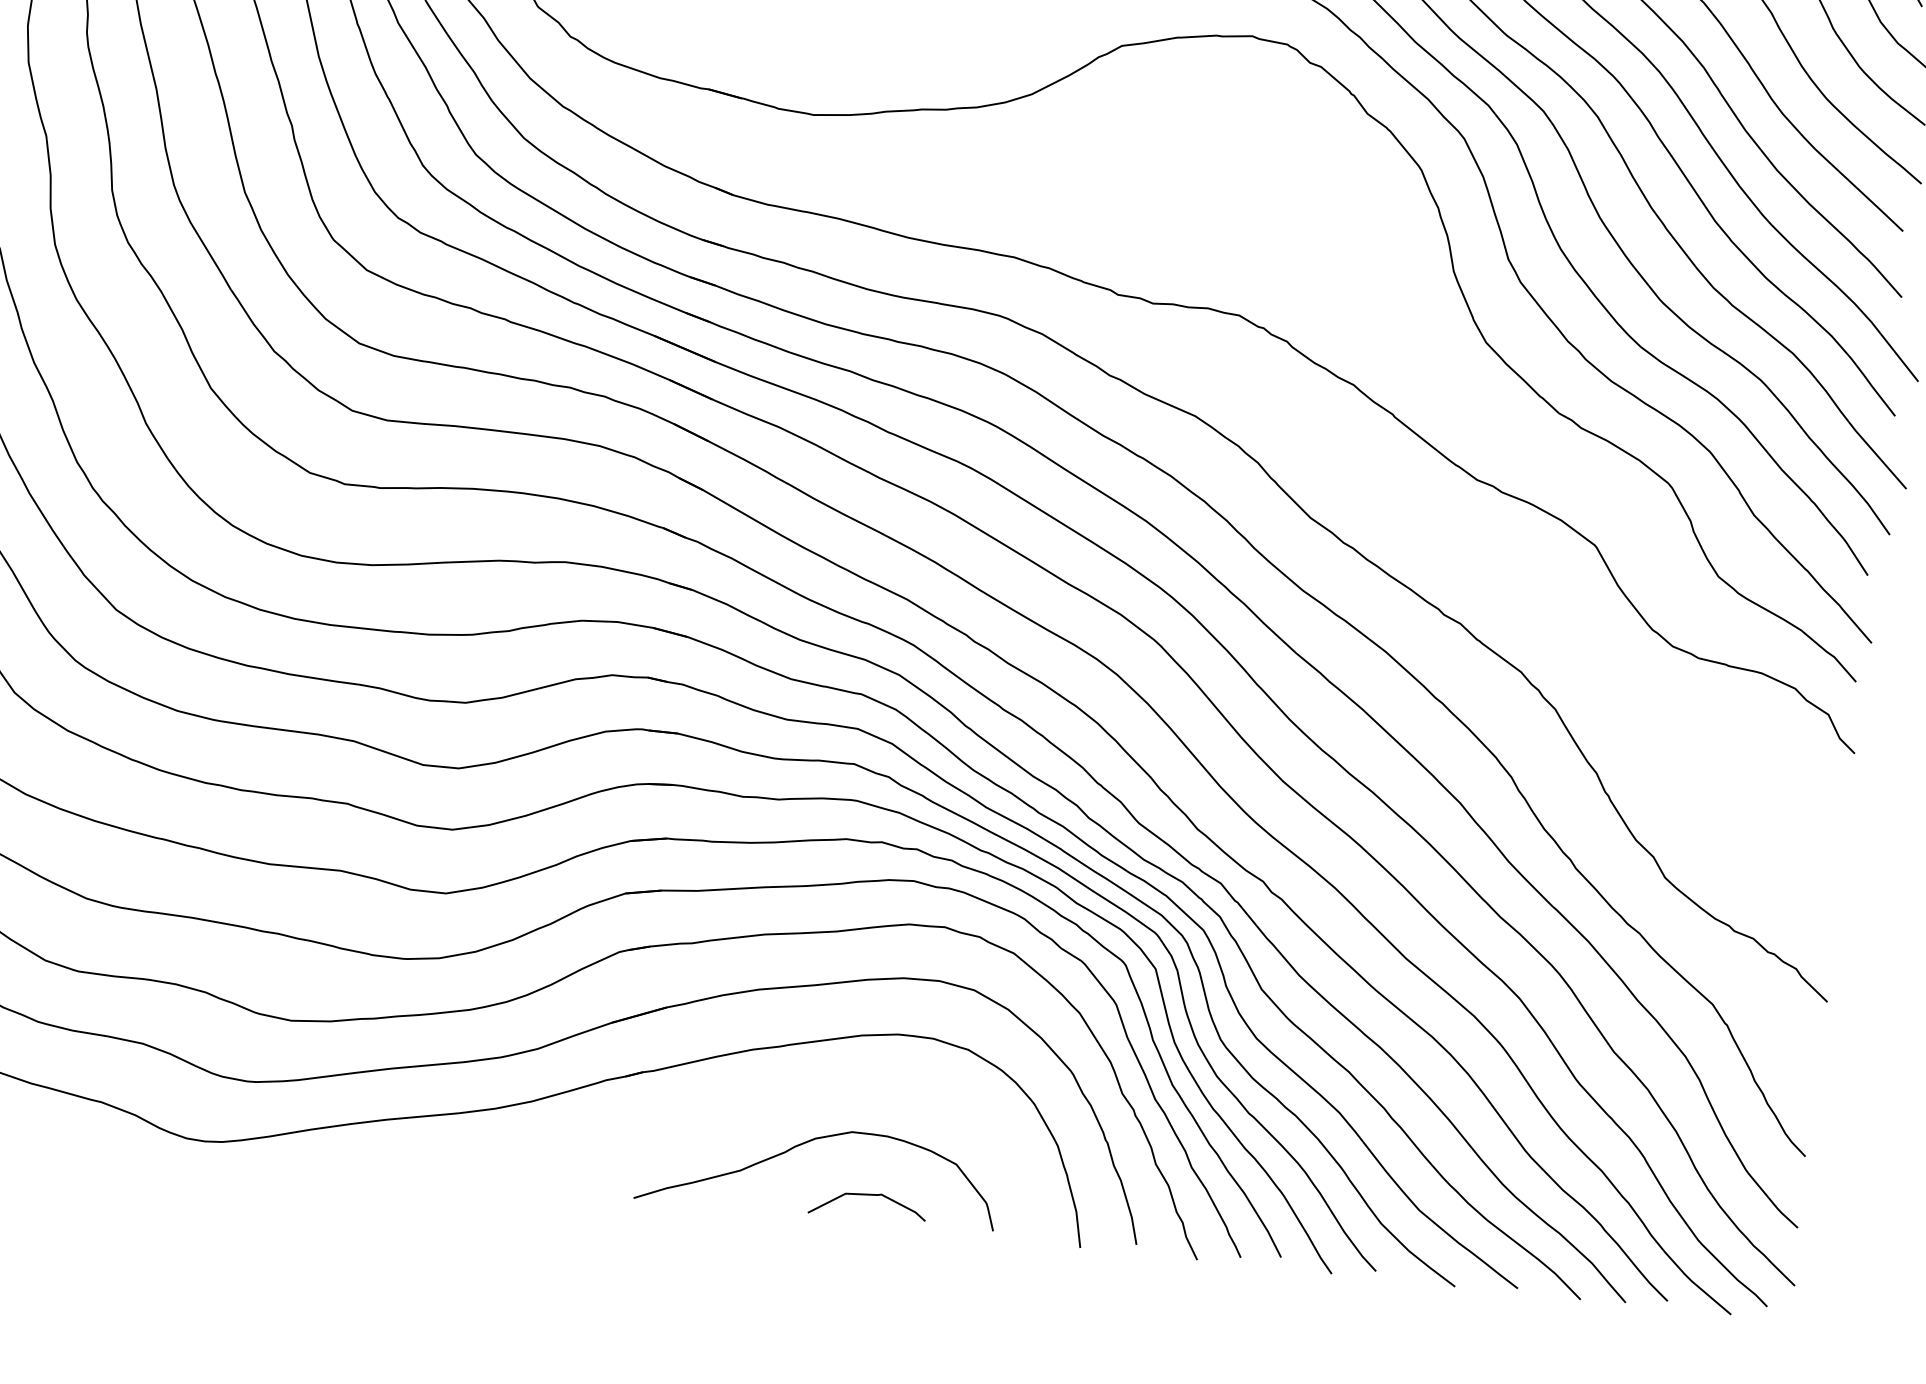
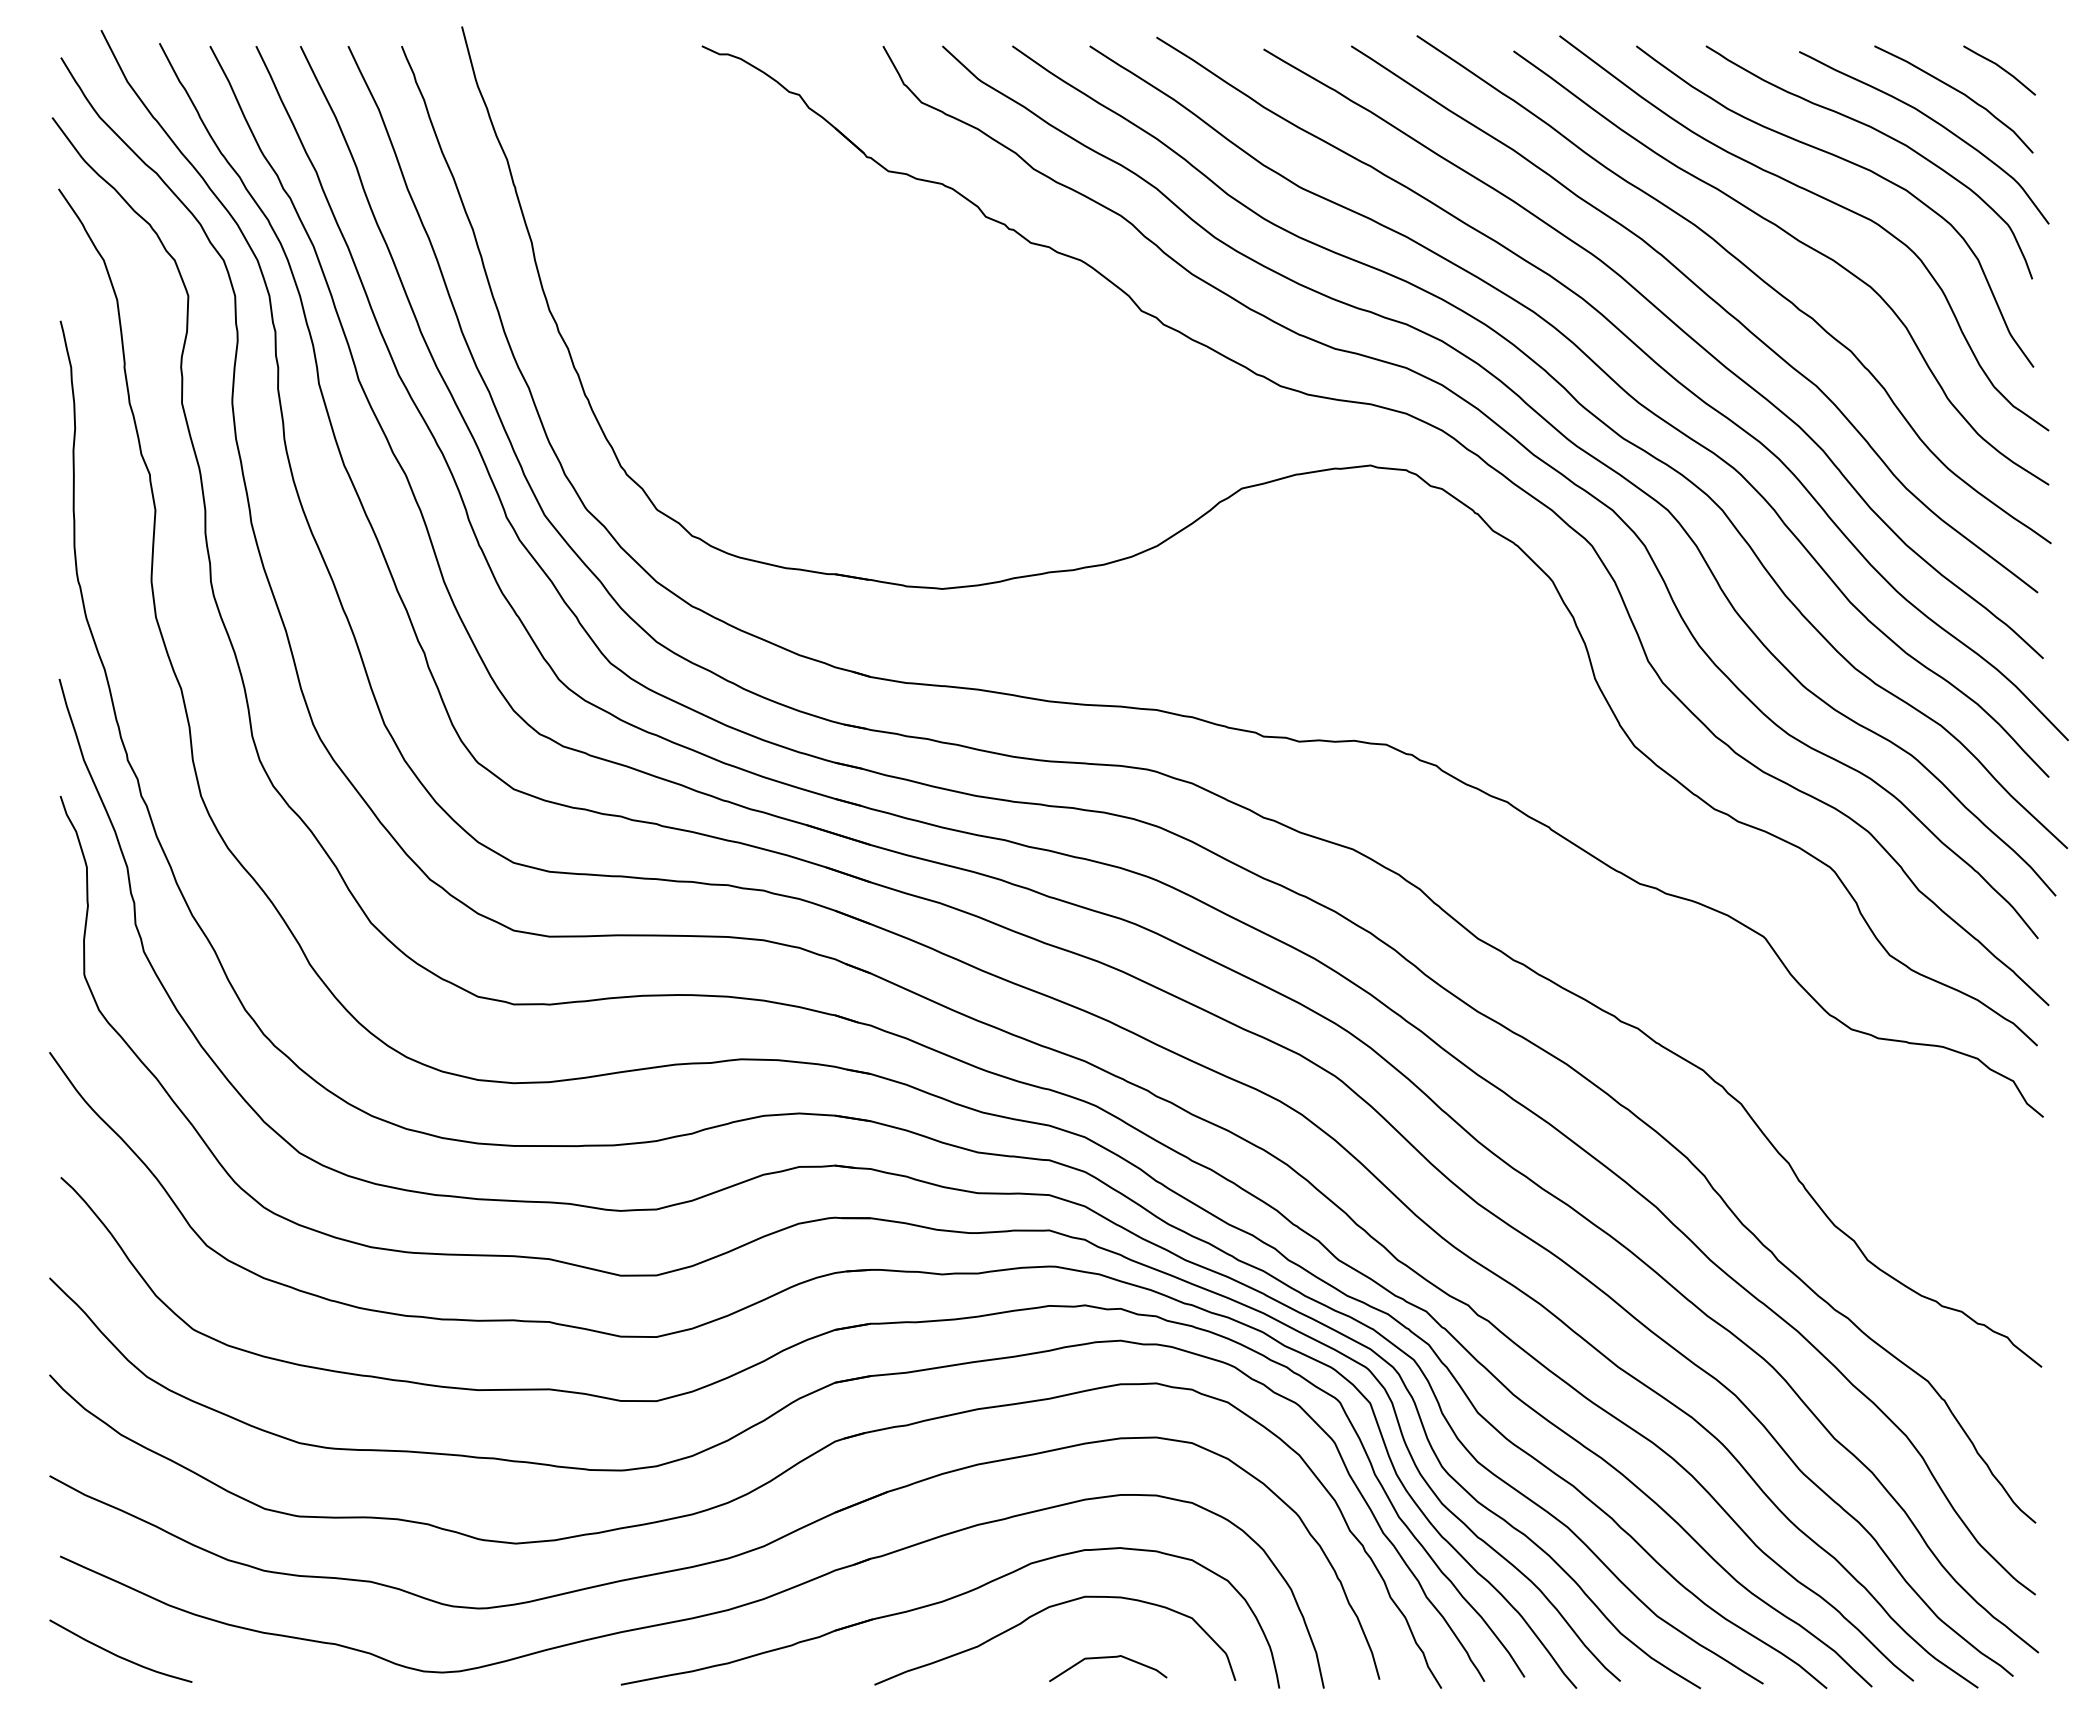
part: (713, 1122) -> (946, 1601), added

